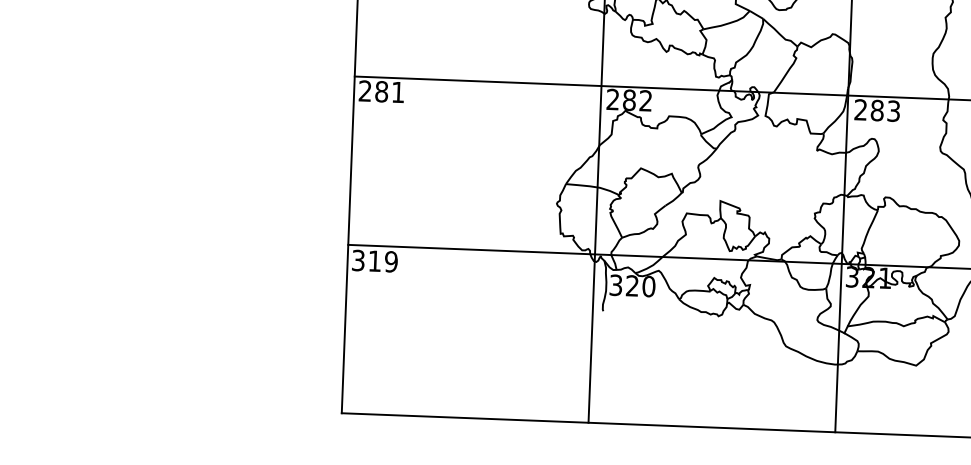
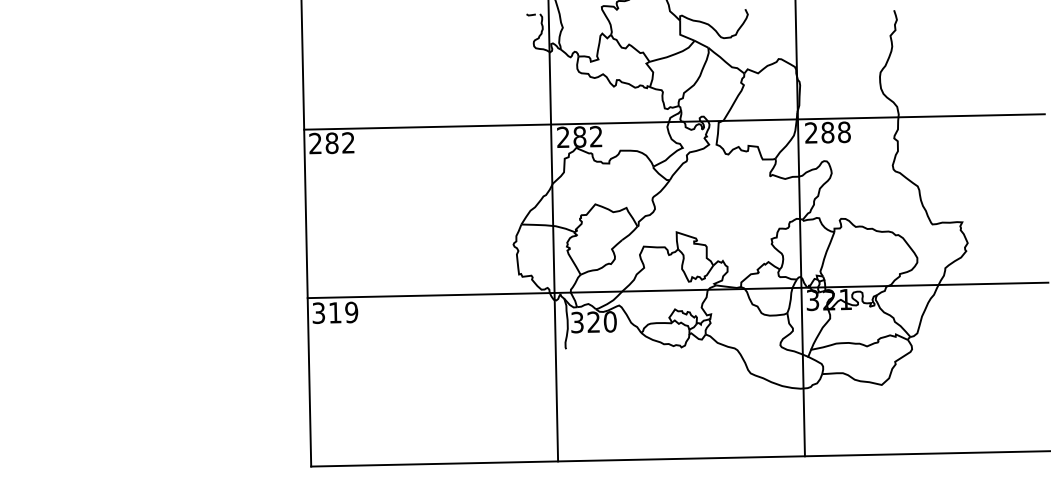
text: (398, 91) -> (348, 142), 281 -> 282
text: (893, 111) -> (844, 132), 283 -> 288

